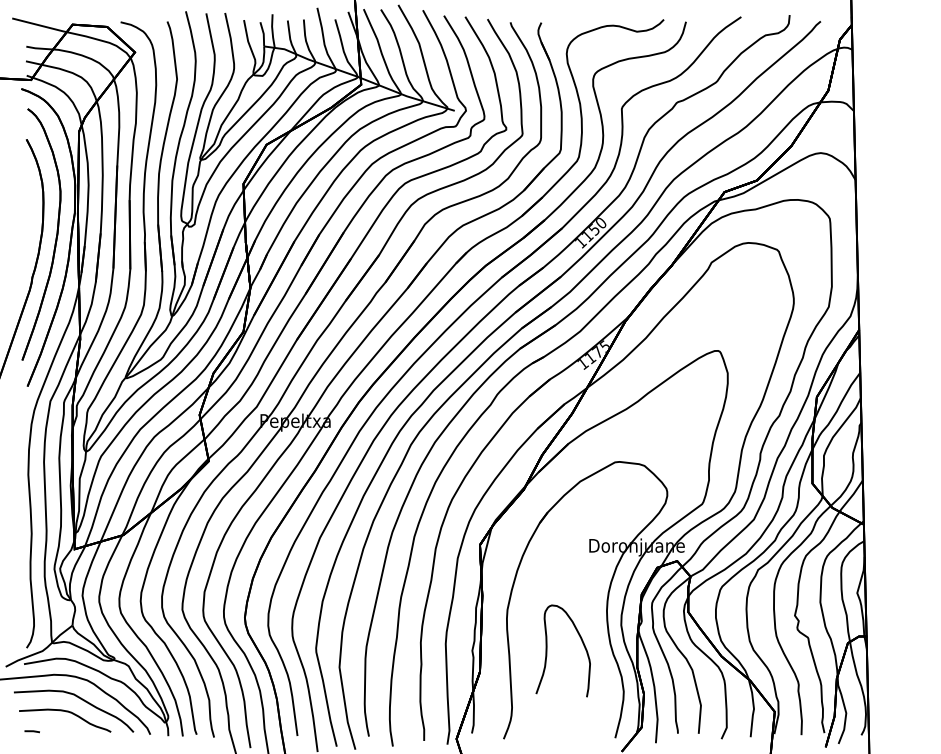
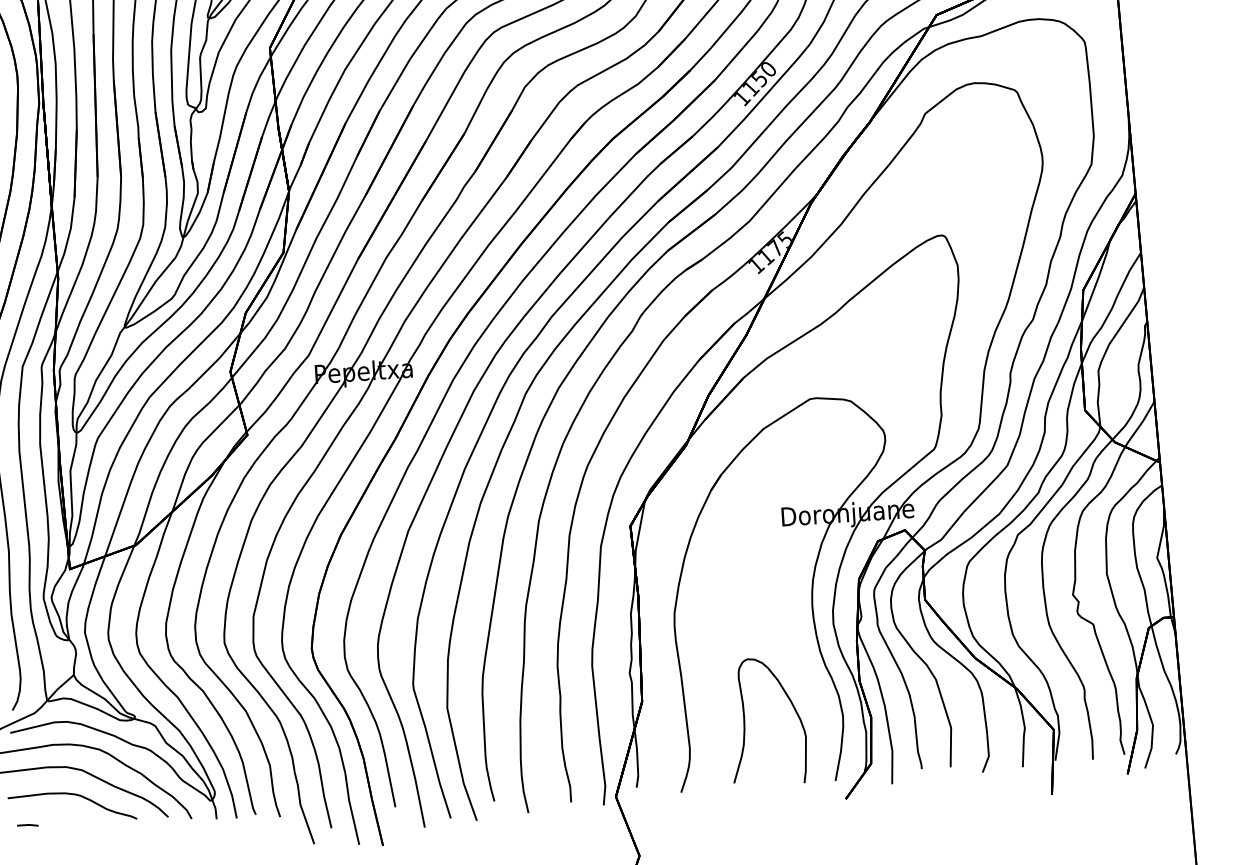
part: (547, 650) -> (745, 722), moved

